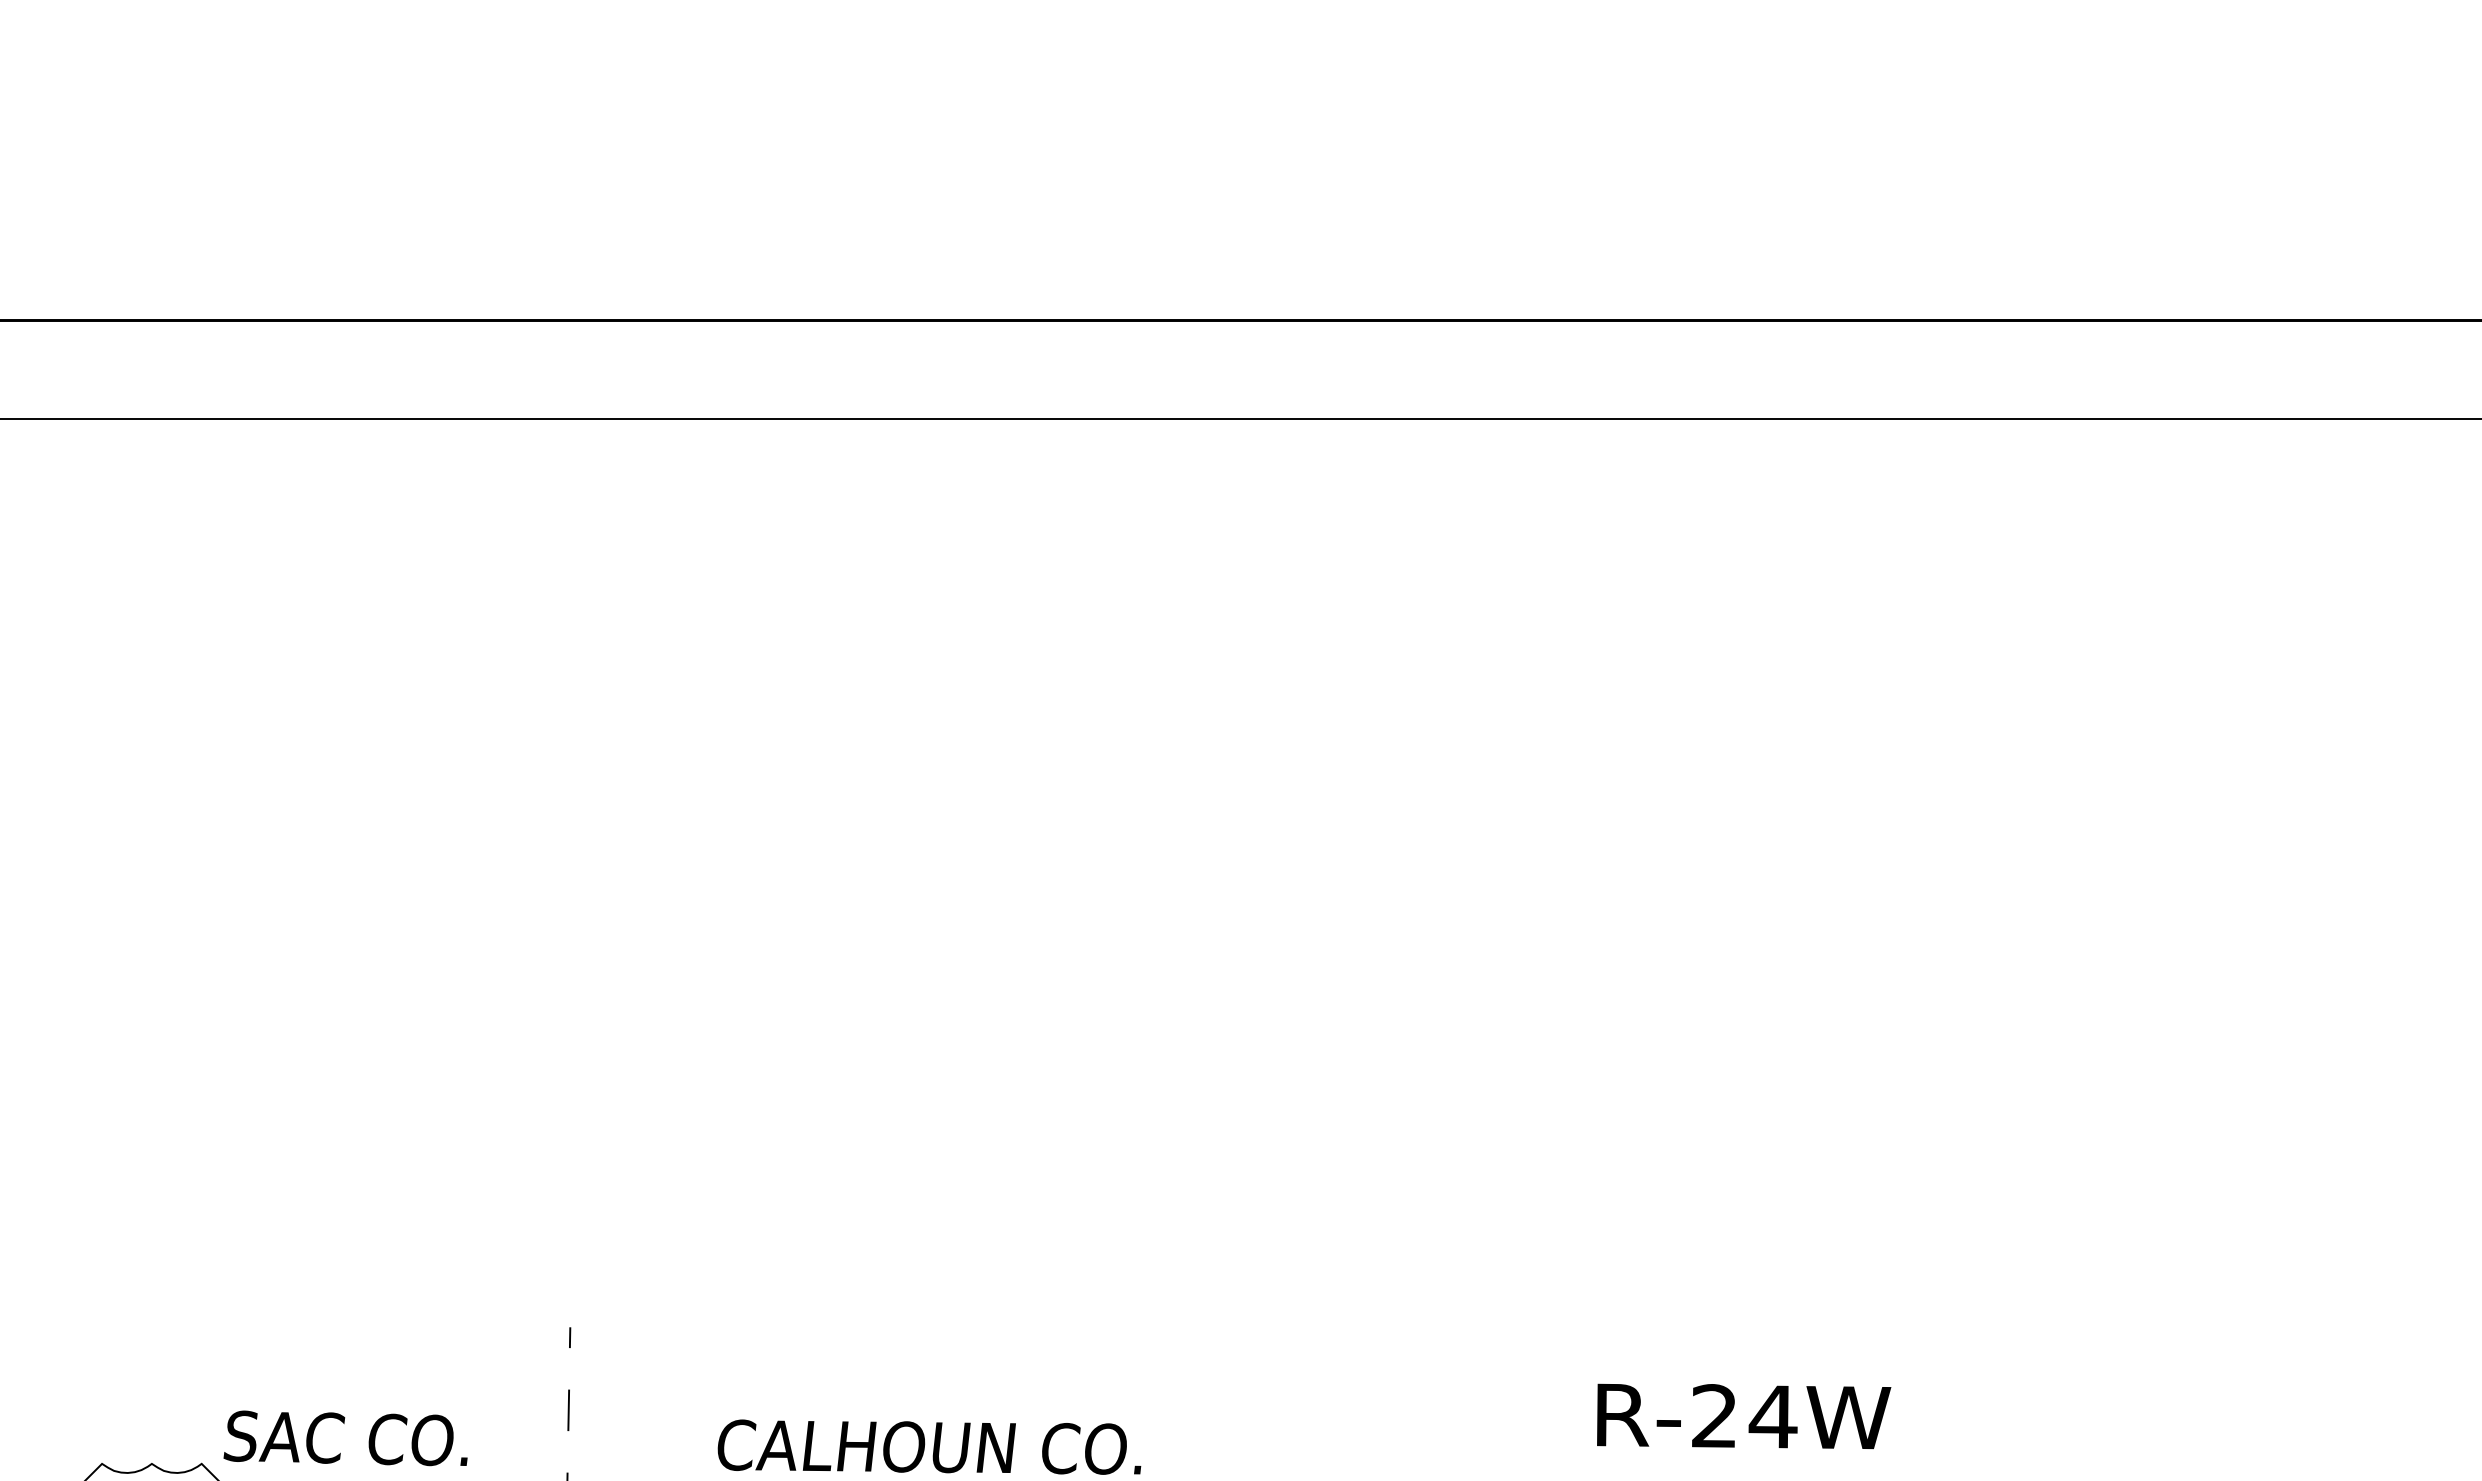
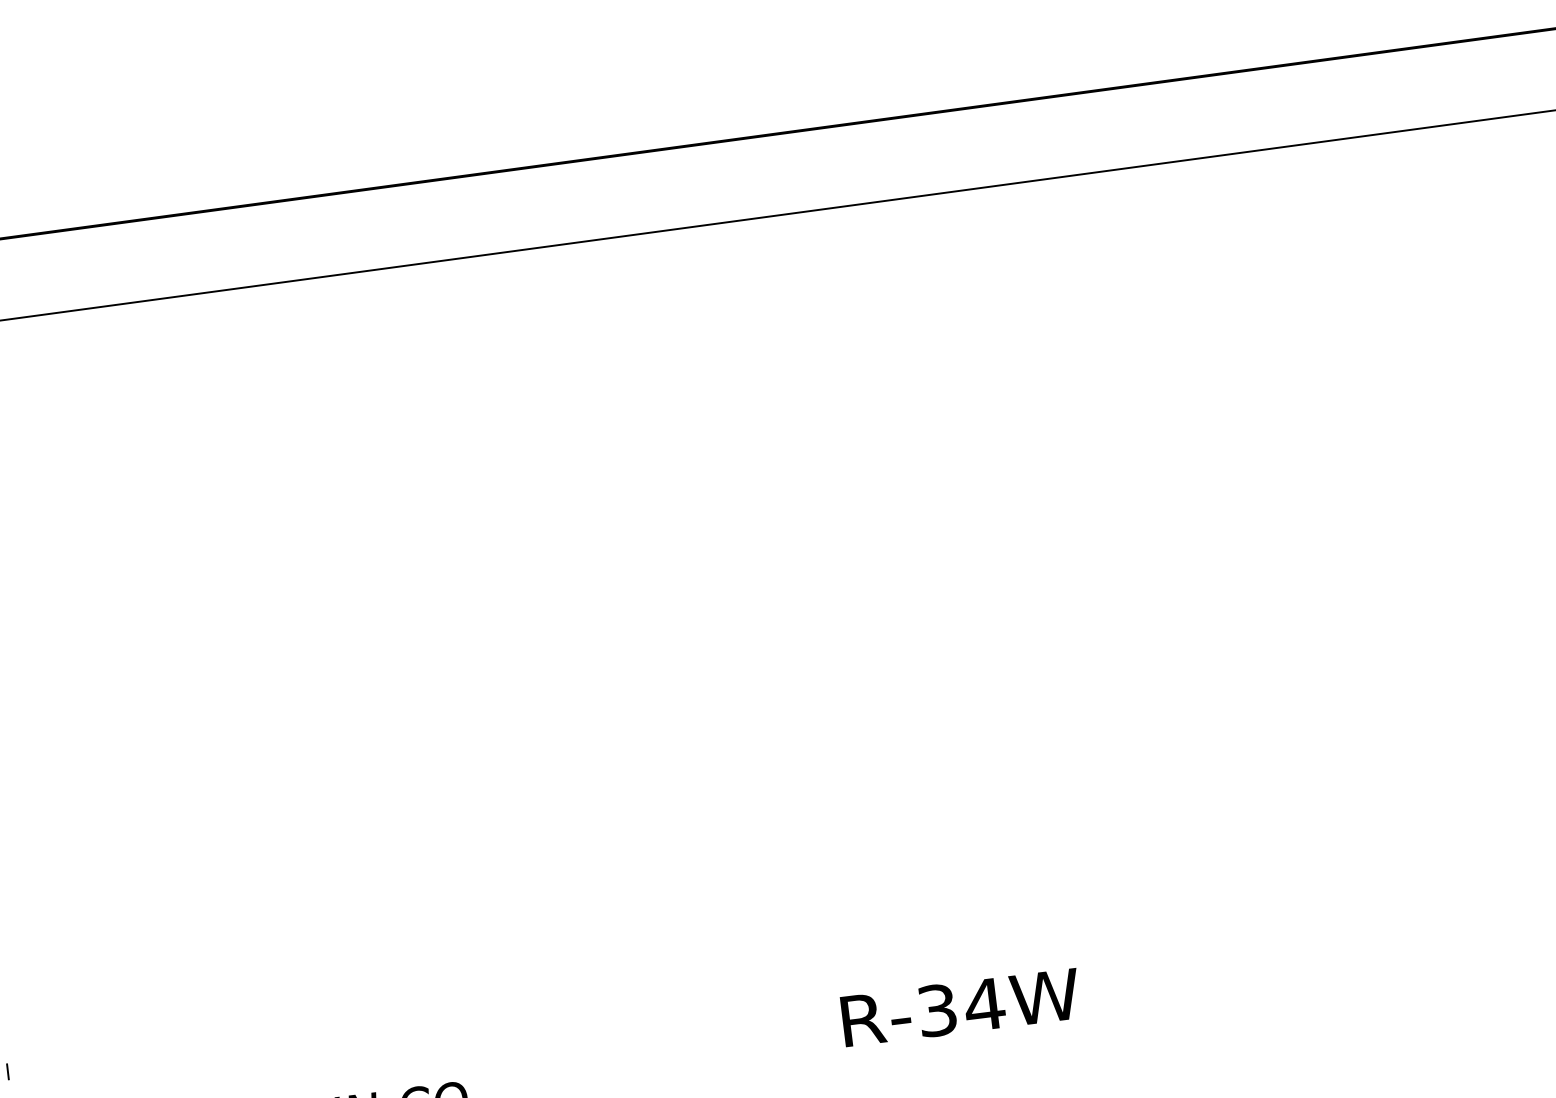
text: (1714, 1416) -> (937, 1010), R-24W -> R-34W

